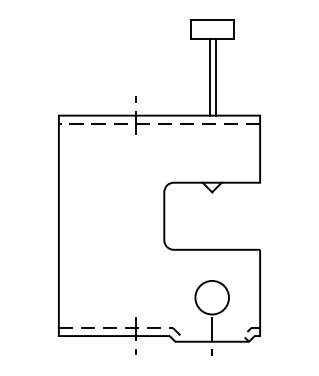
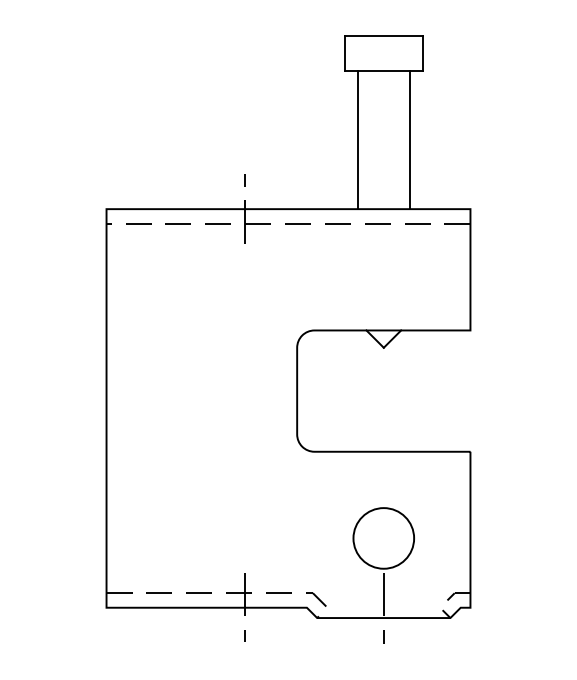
line: (209, 76) -> (357, 138), moved
line: (215, 76) -> (409, 138), moved

